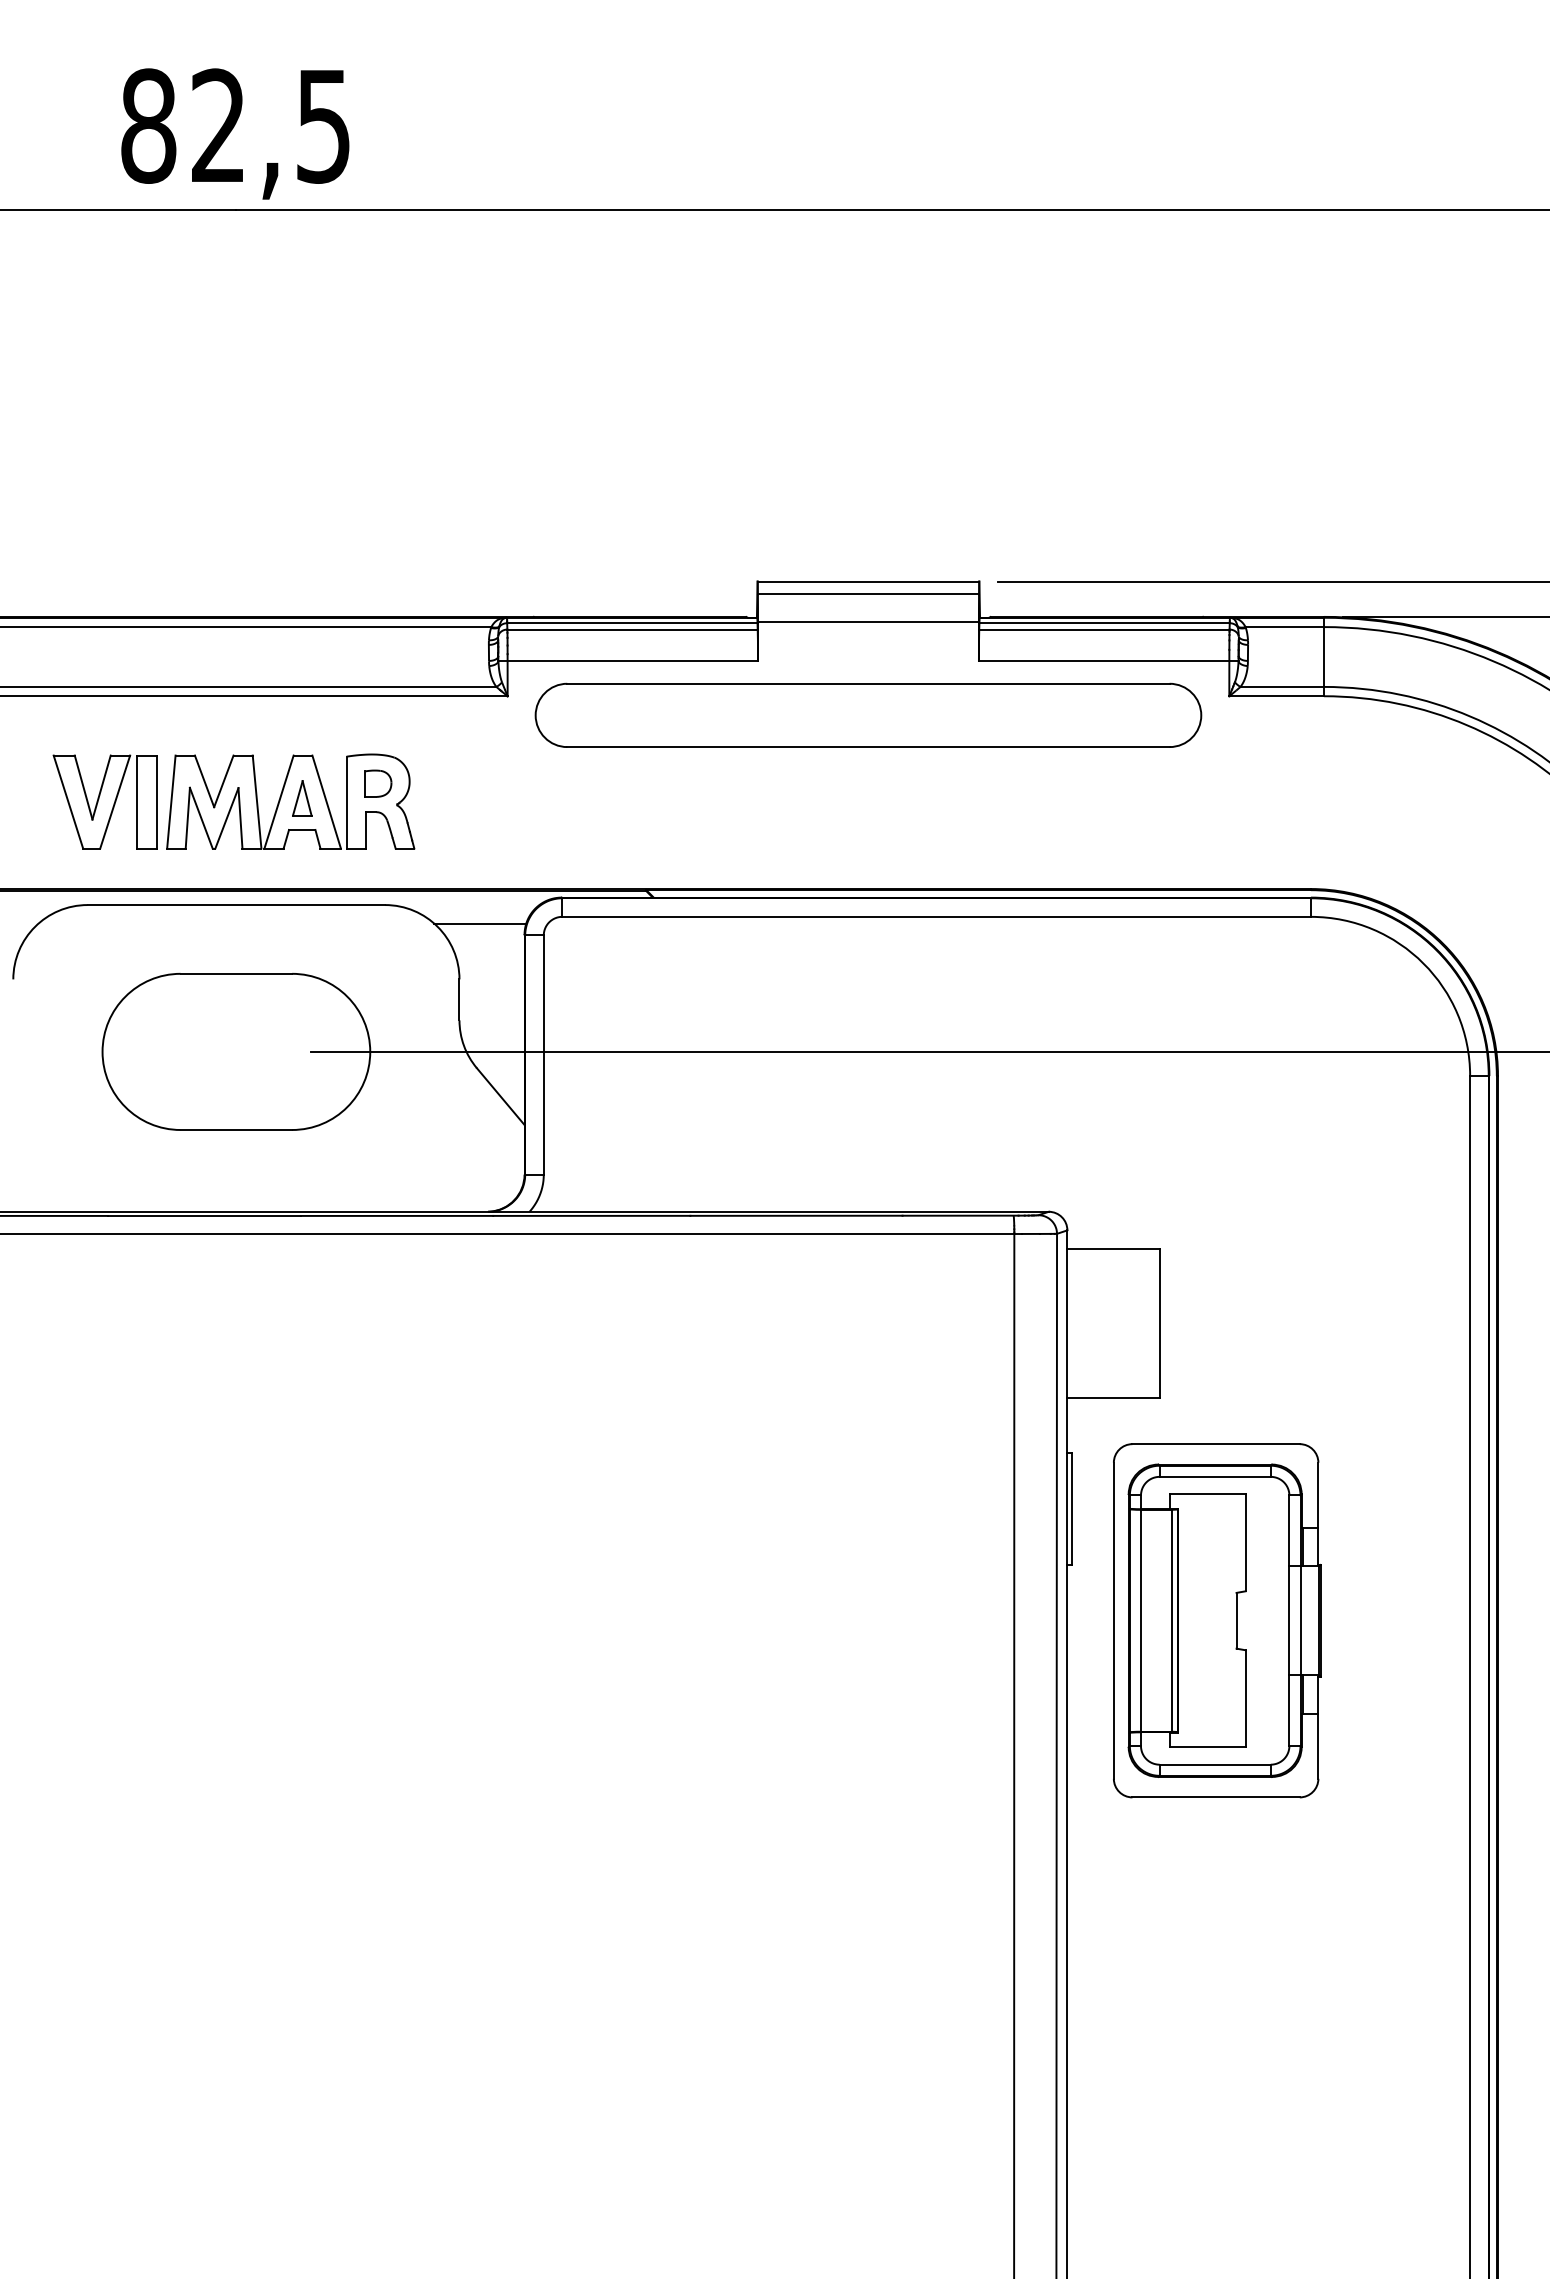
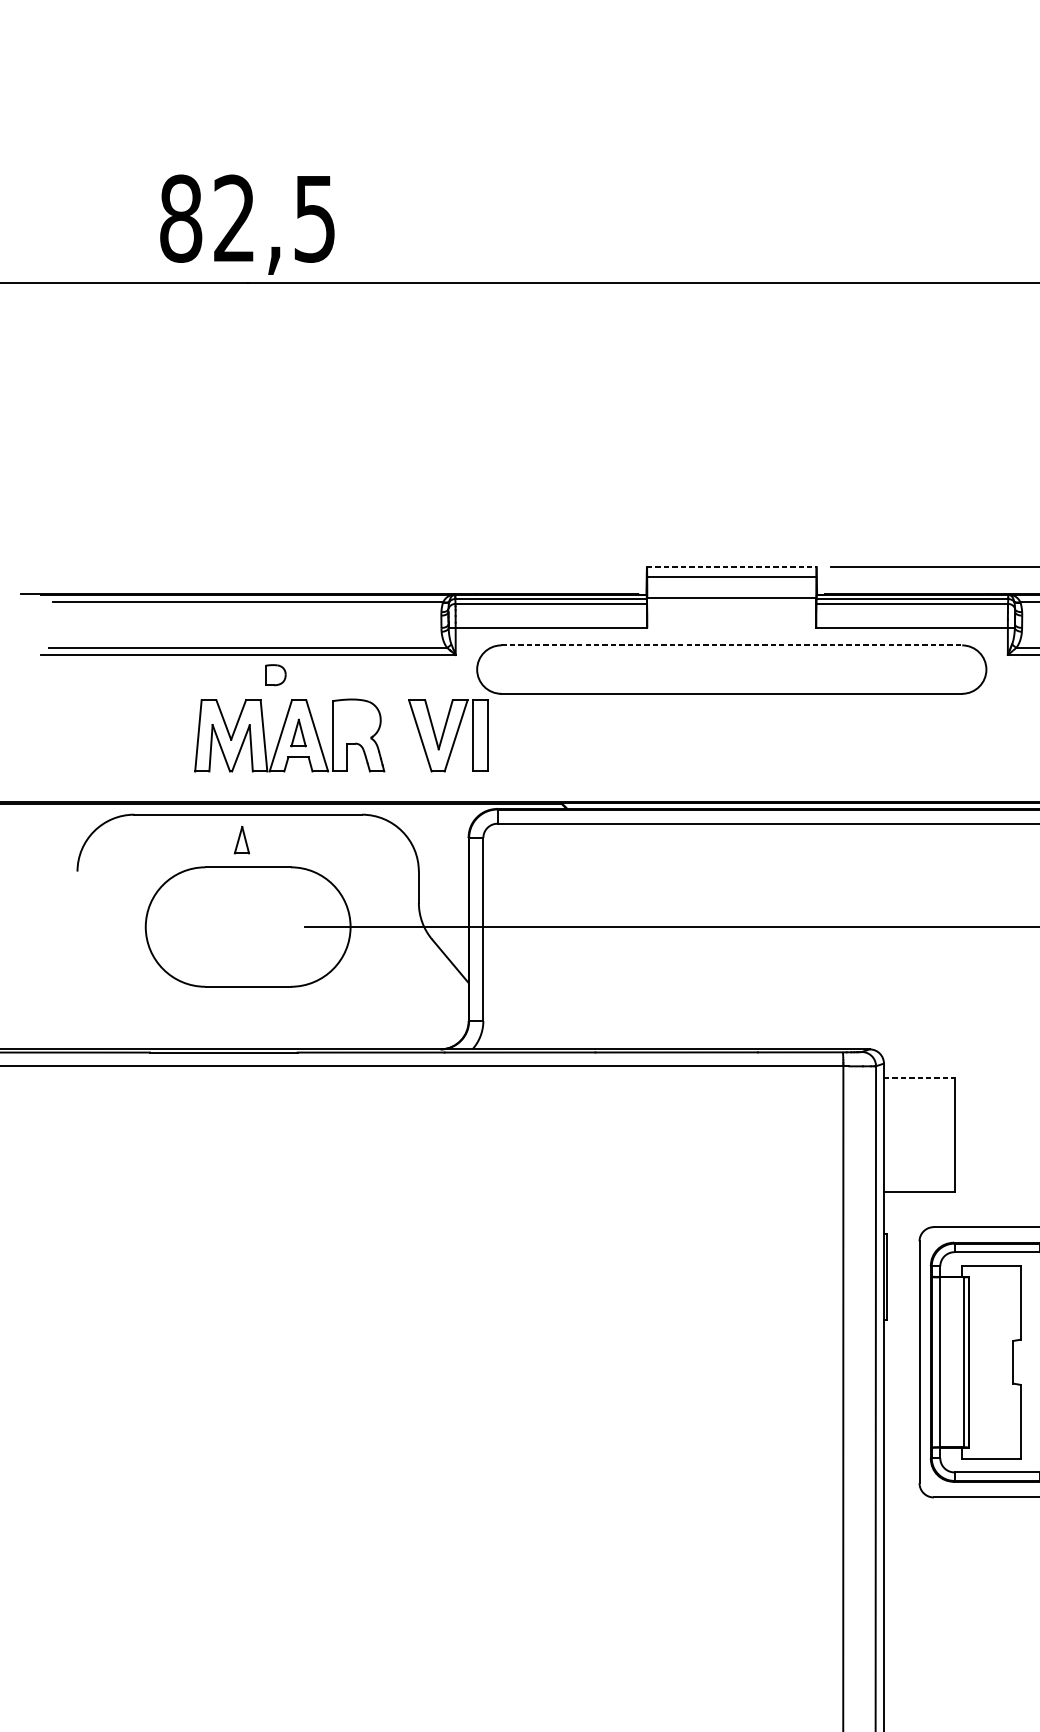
line: (868, 581) -> (731, 567), solid -> dashed
line: (868, 683) -> (731, 645), solid -> dashed
part: (378, 783) -> (275, 675), moved
part: (104, 801) -> (447, 735), moved
line: (479, 923) -> (434, 828), removed
part: (228, 938) -> (242, 840), added
line: (1114, 1248) -> (920, 1077), solid -> dashed

